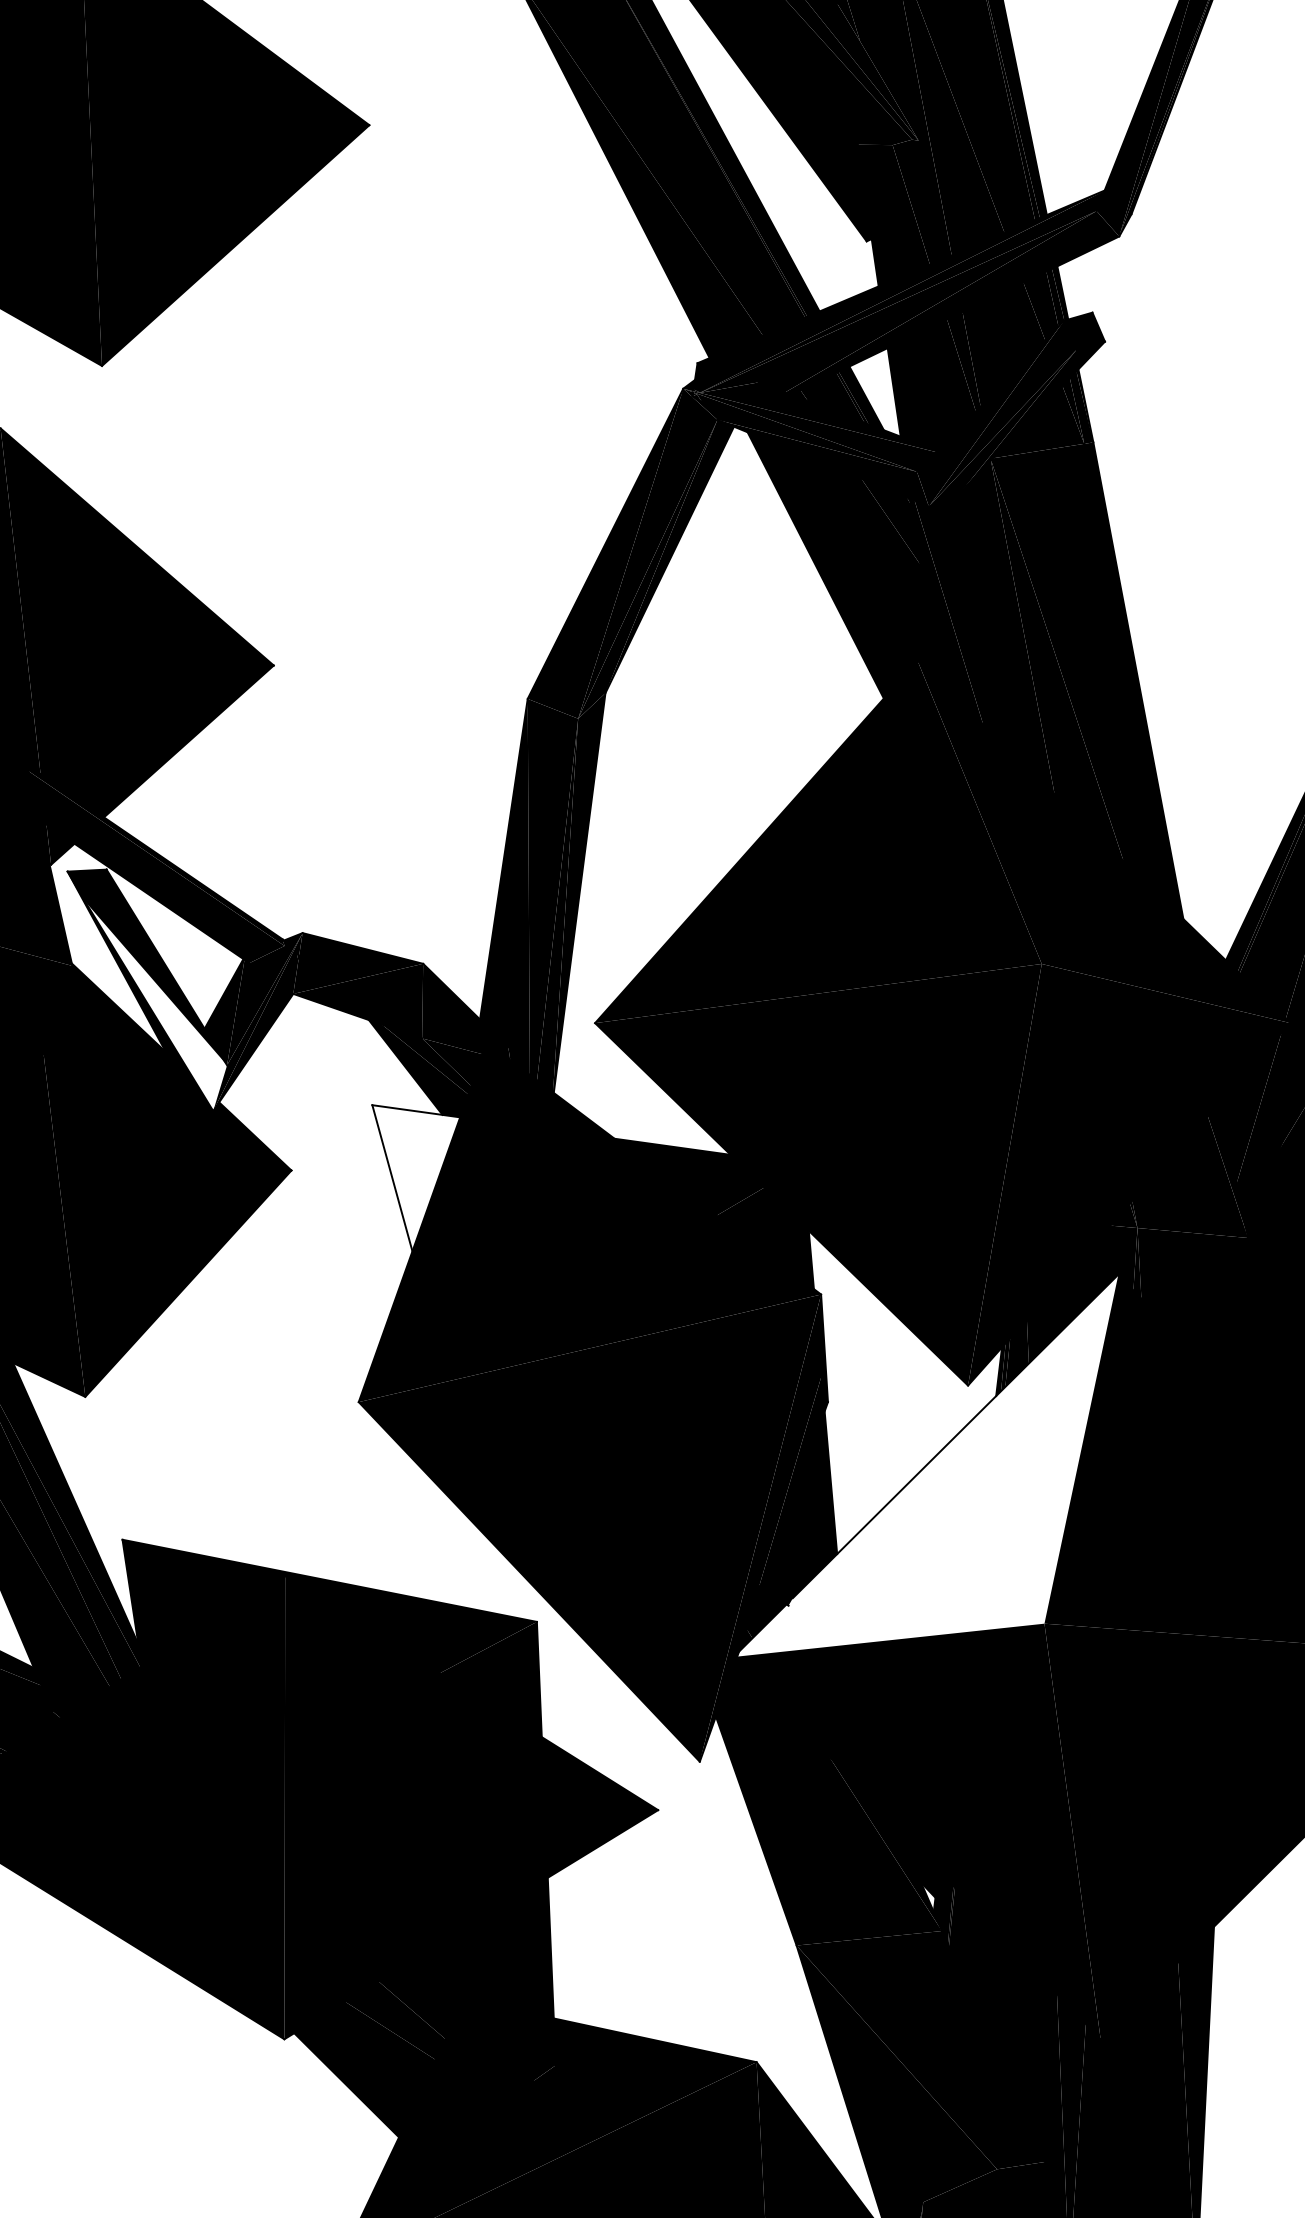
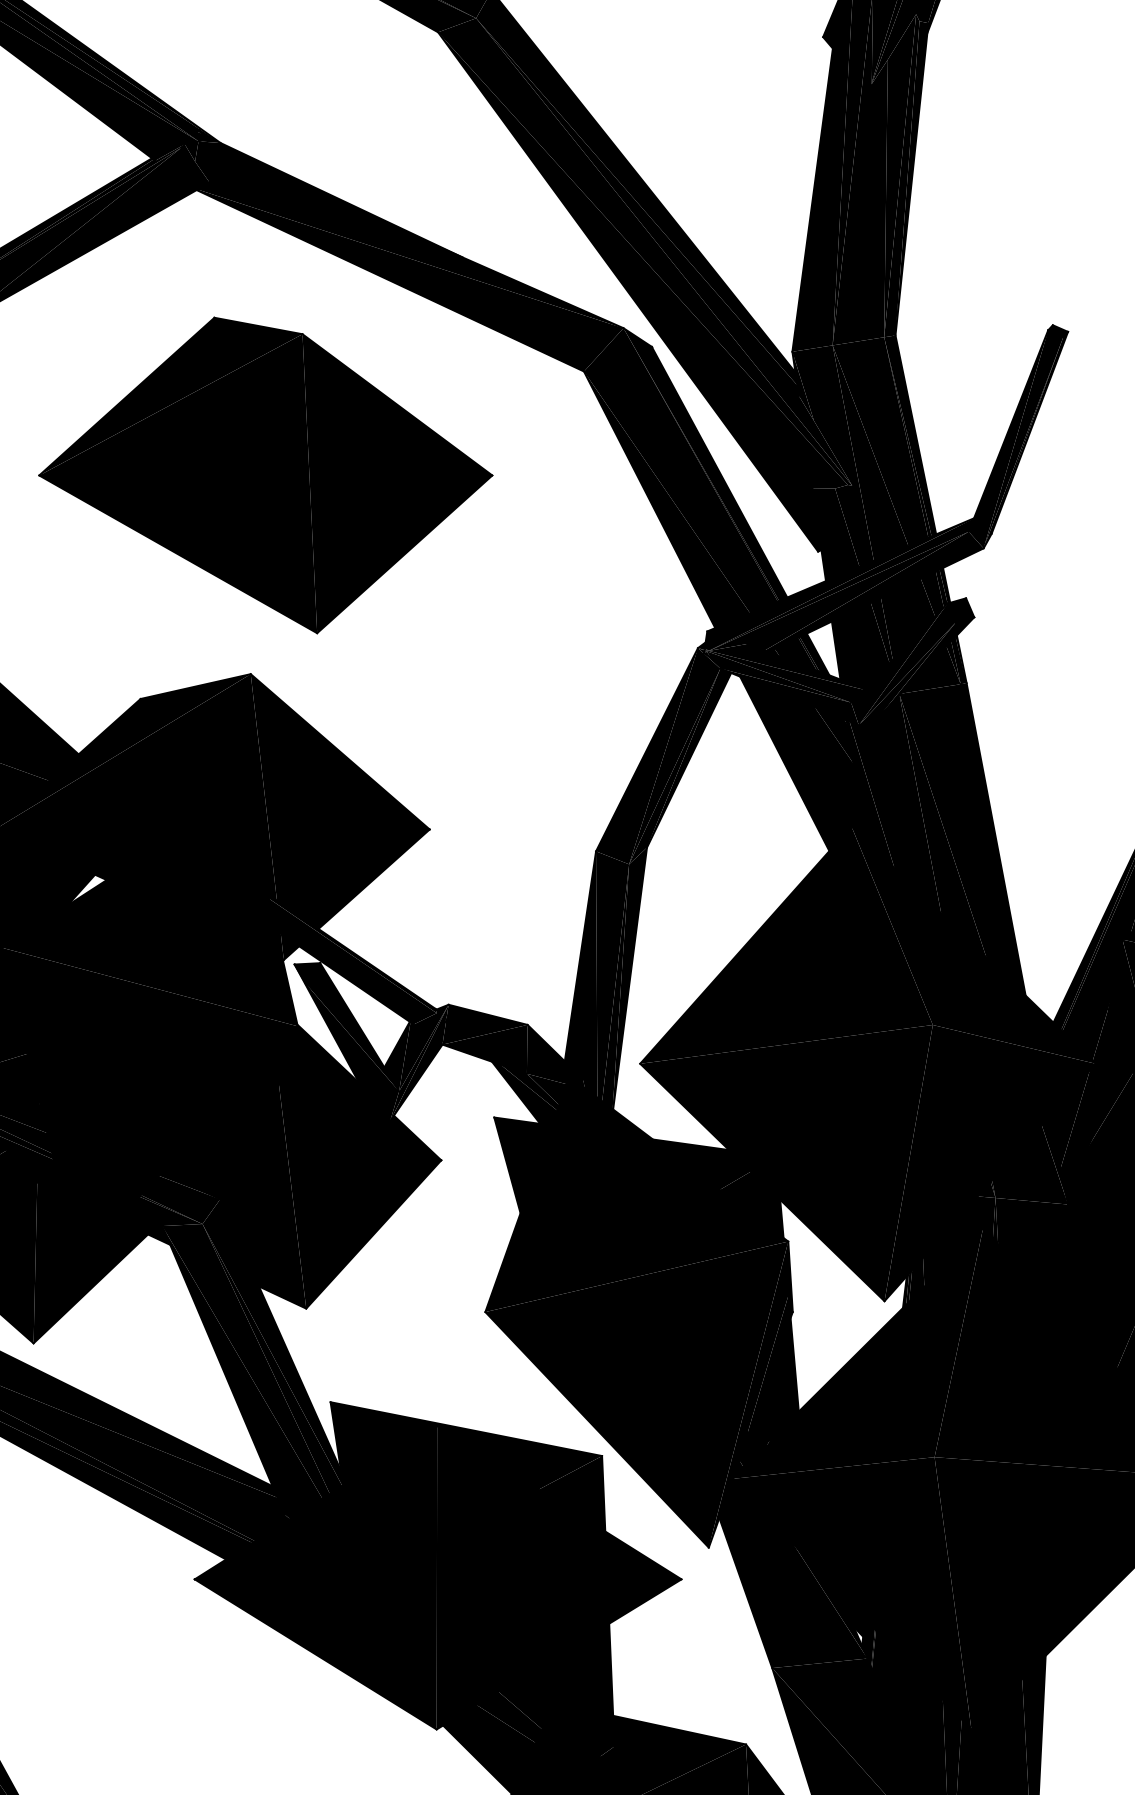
fill: (155, 1005) -> (352, 1052), added
fill: (415, 1178) -> (522, 1165), added
fill: (928, 1465) -> (858, 1353), added

